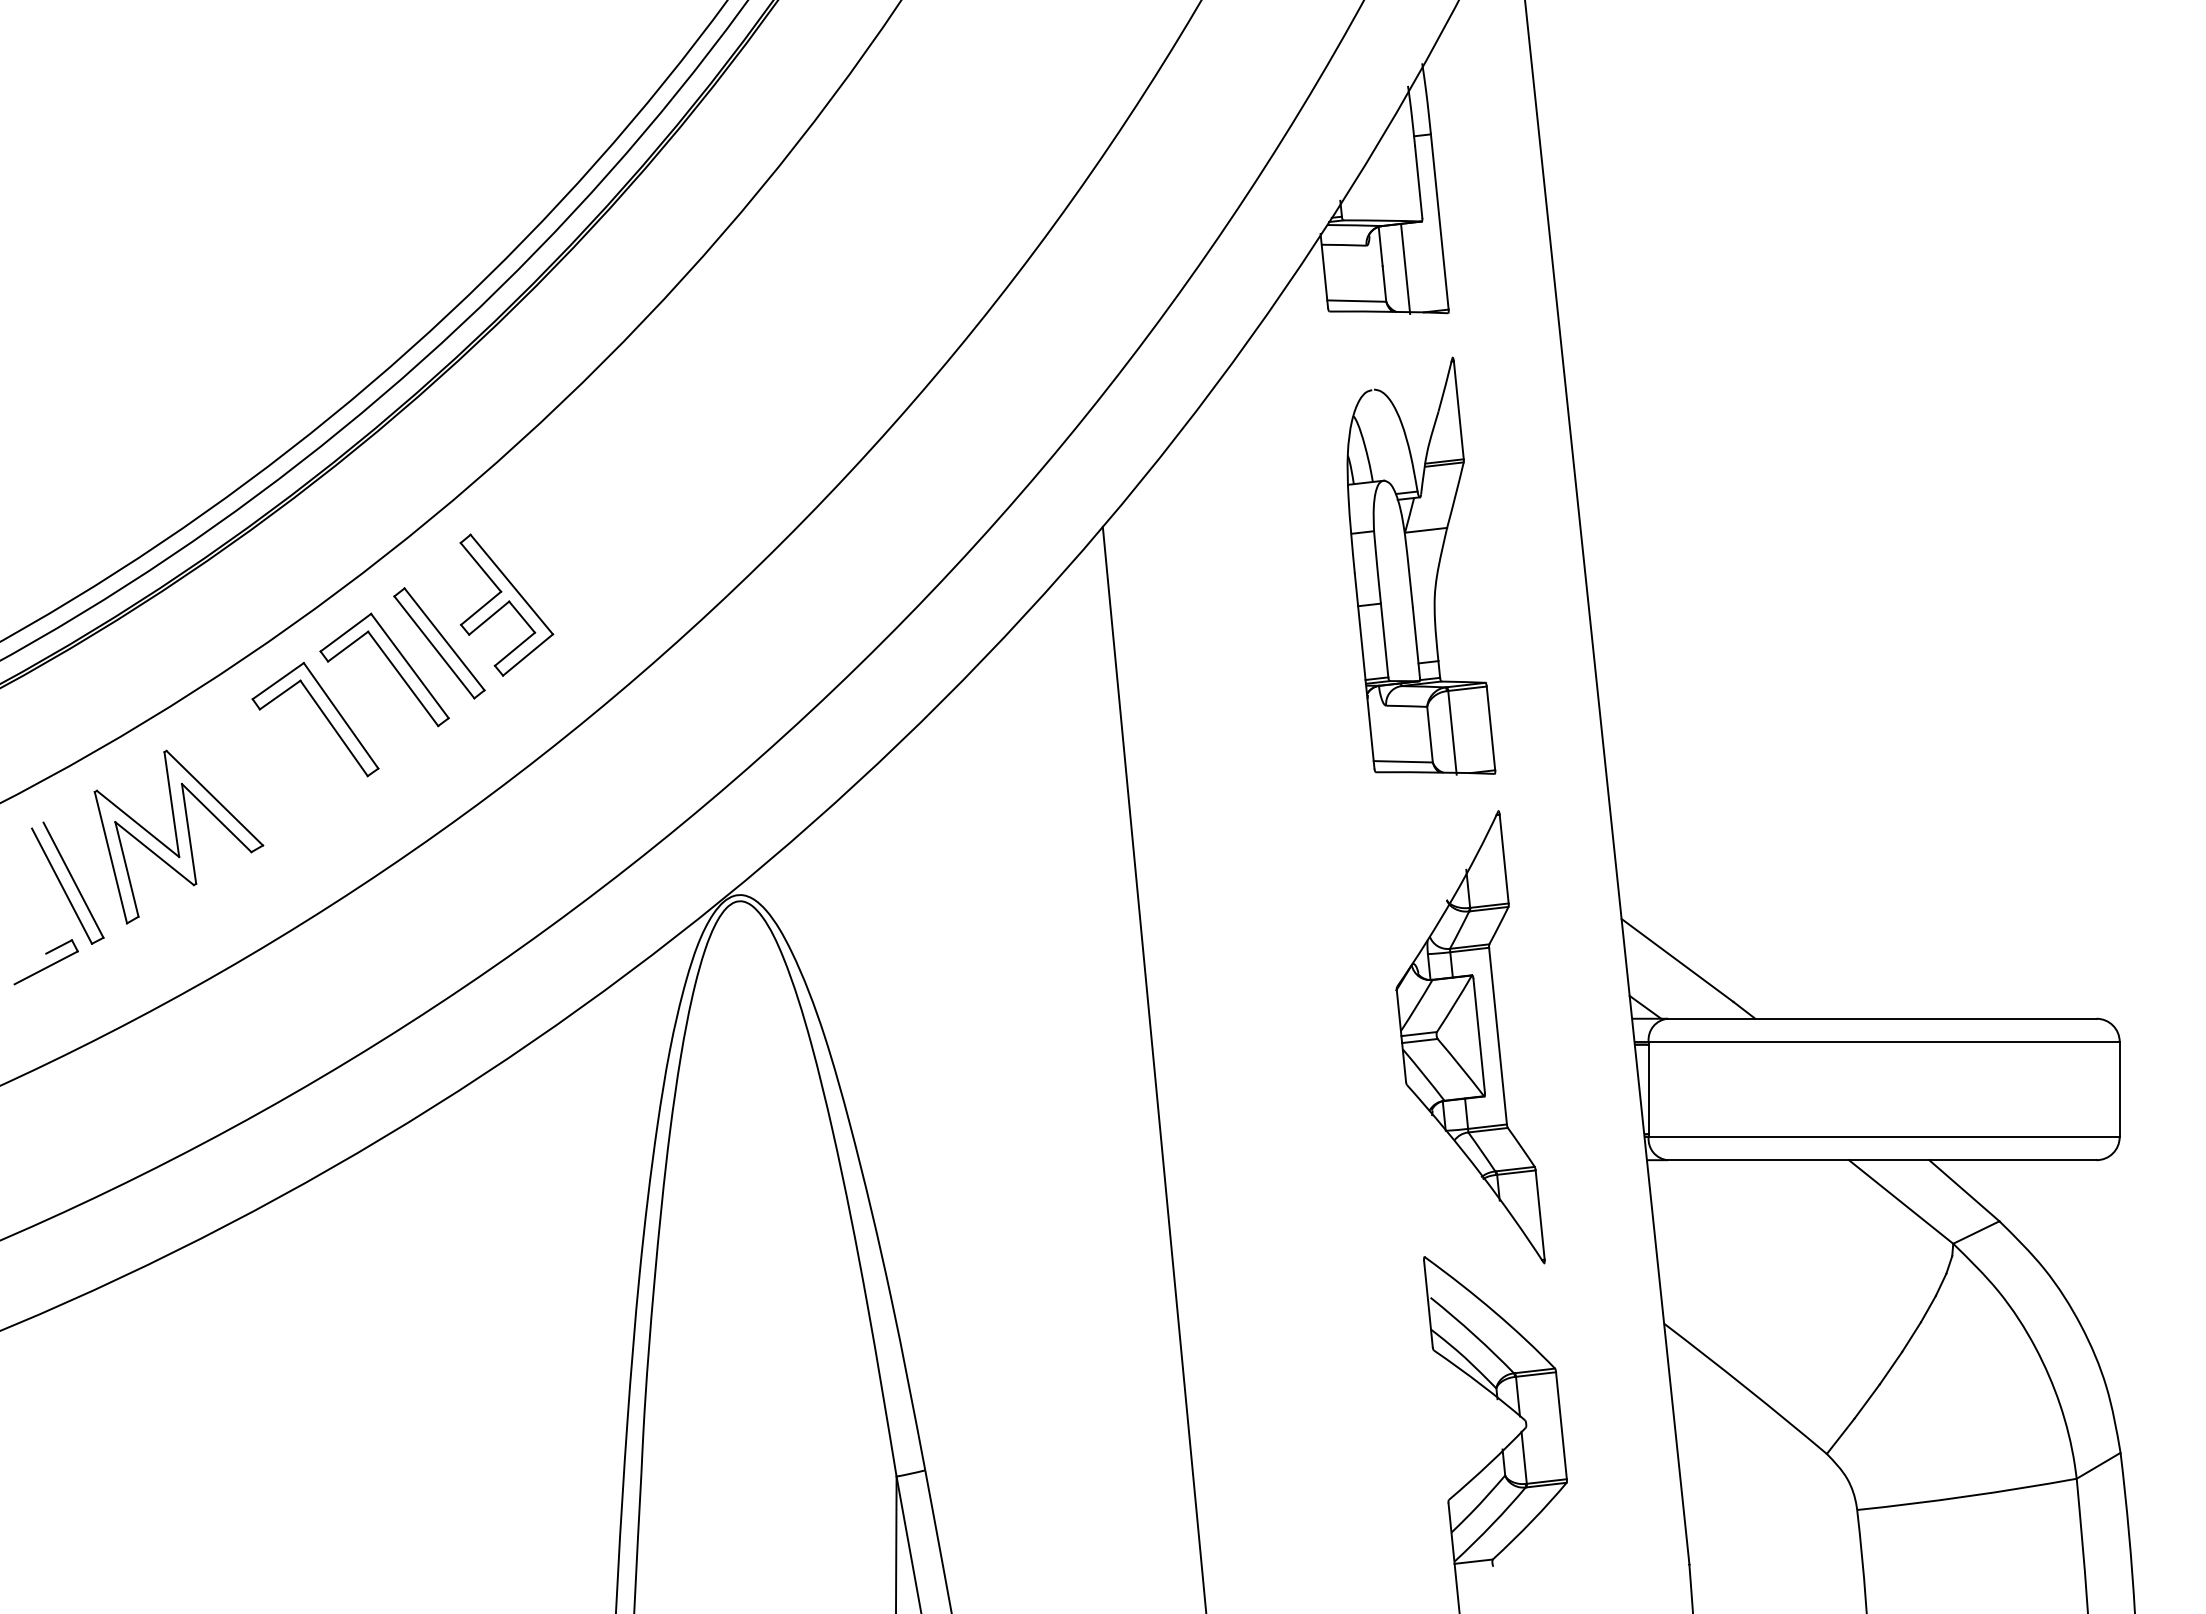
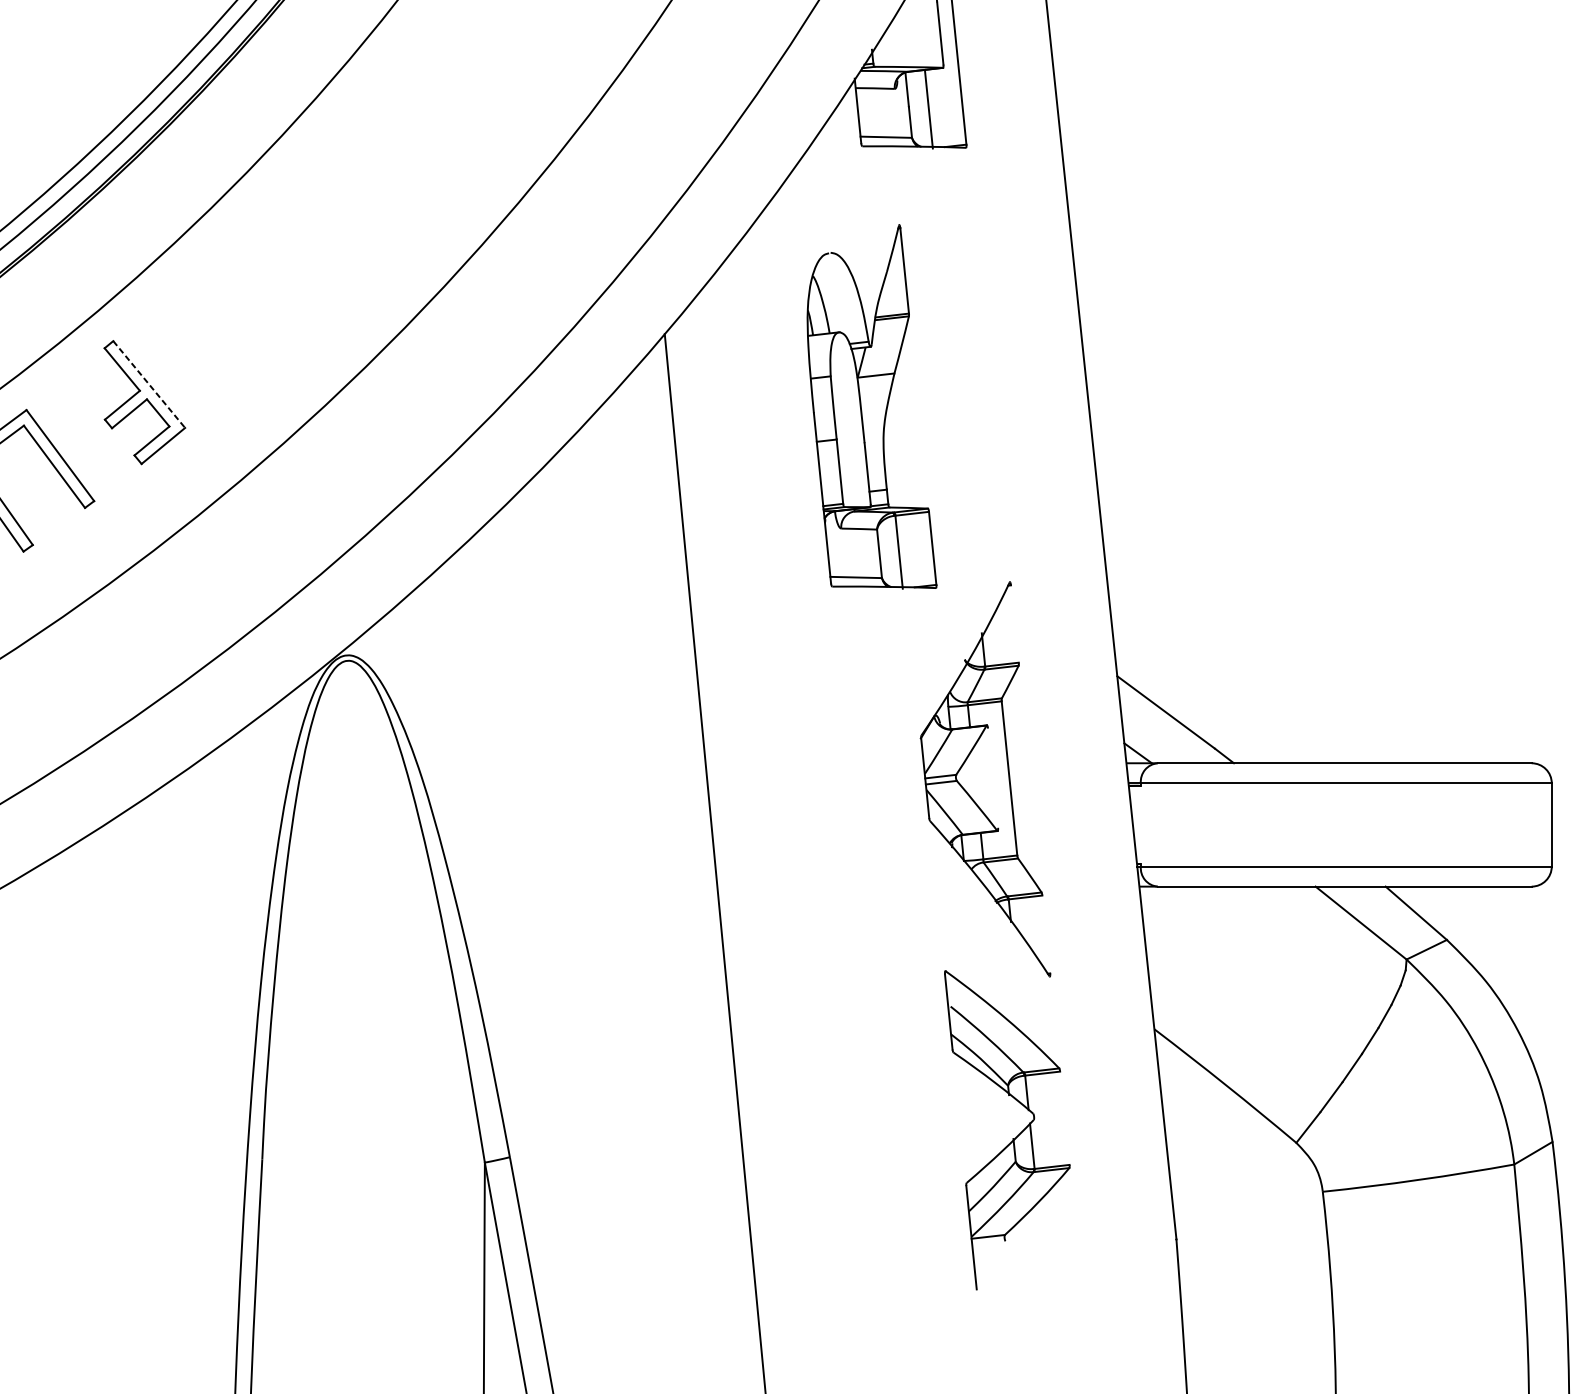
part: (1421, 565) -> (872, 406), moved
line: (511, 584) -> (148, 384), solid -> dashed
part: (439, 643) -> (86, 435), removed
line: (1503, 858) -> (1014, 623), removed
line: (1478, 1035) -> (992, 777), removed
line: (1648, 1089) -> (1140, 824), removed
line: (1539, 1214) -> (1045, 934), removed
line: (1561, 1425) -> (1064, 1118), removed

